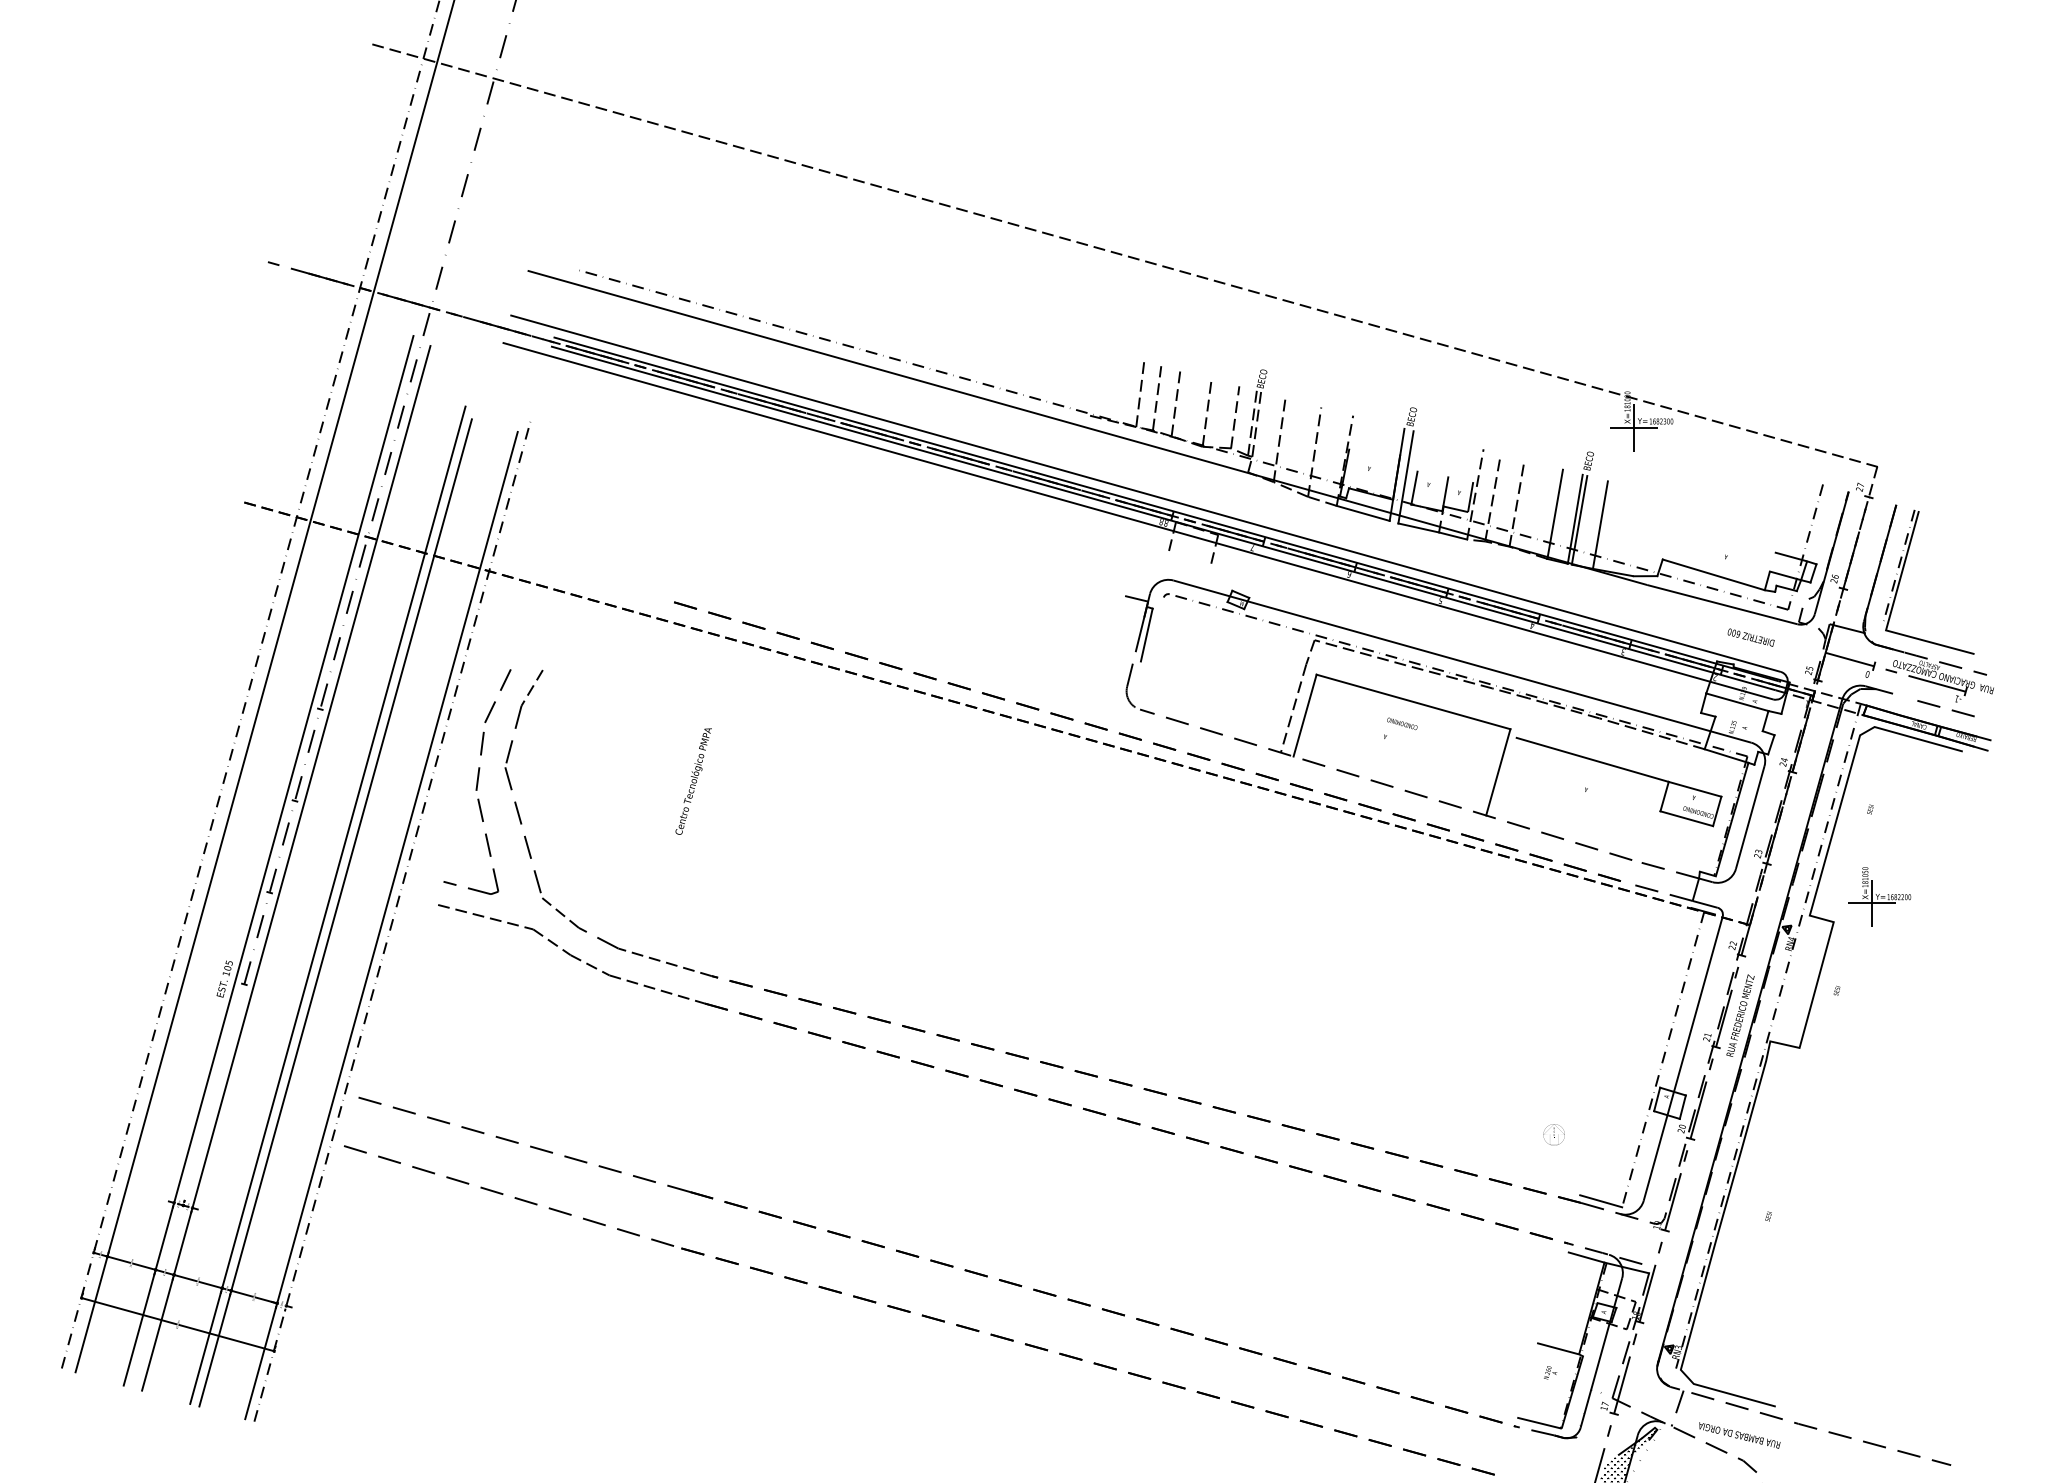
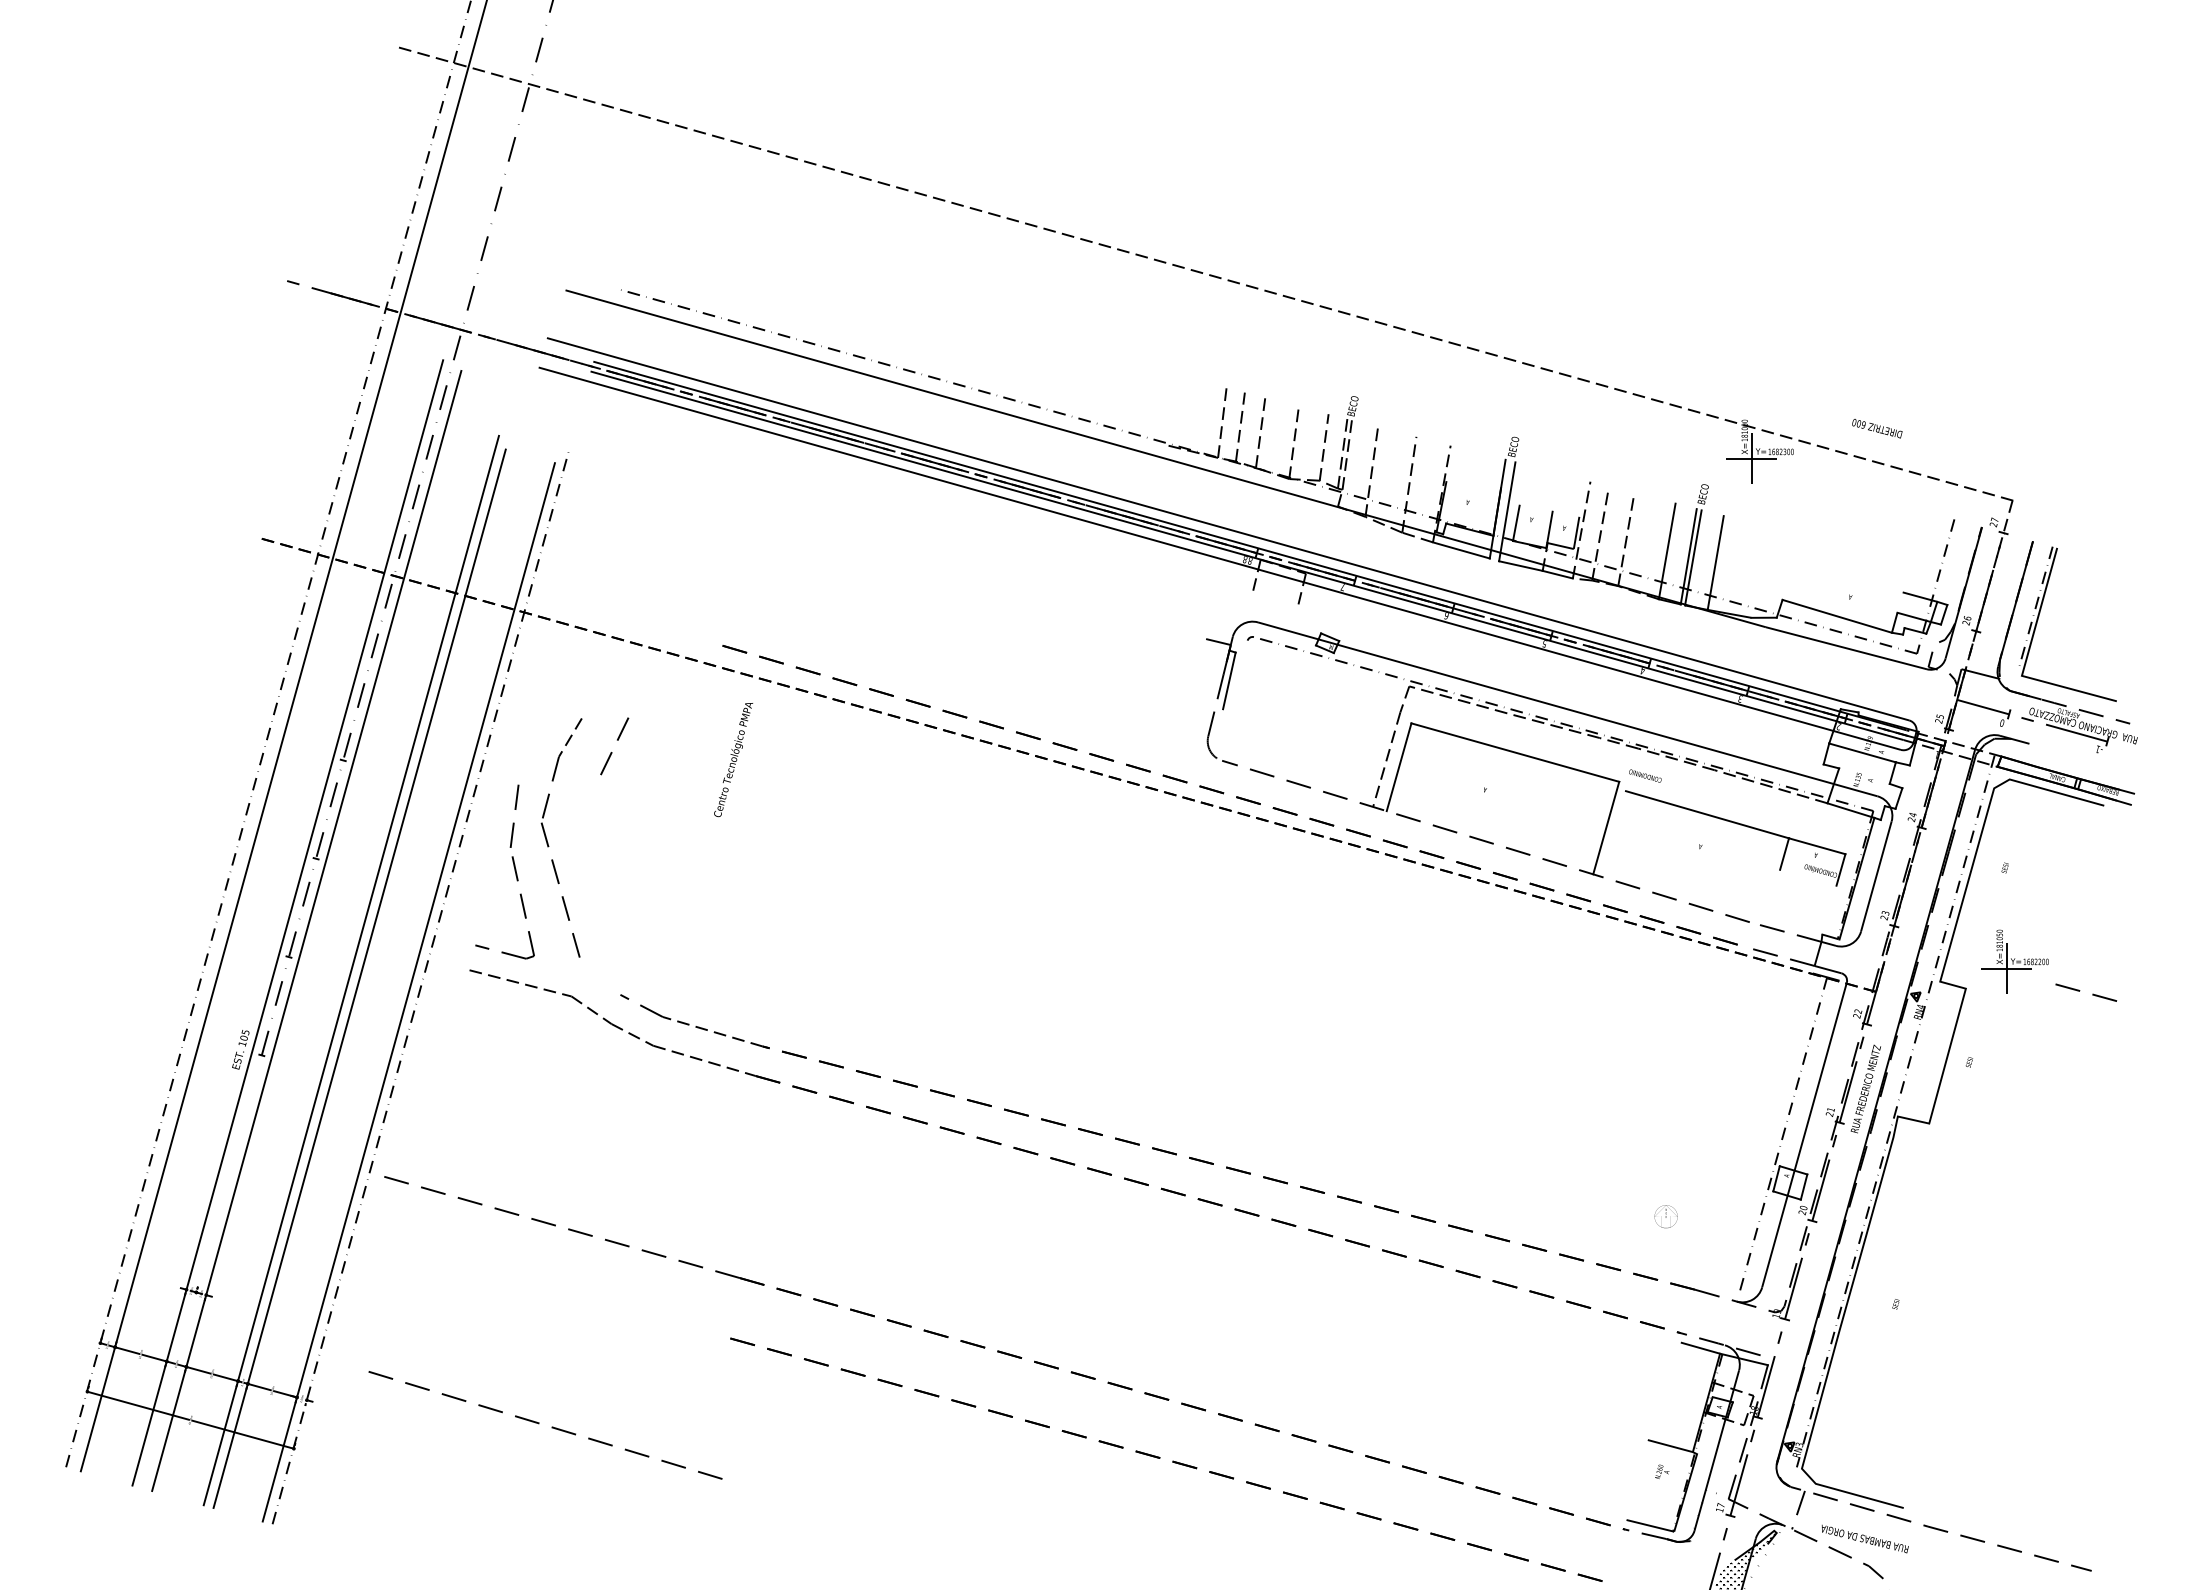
text: (1751, 637) -> (1877, 428), moved
line: (495, 701) -> (612, 752), moved
line: (1951, 709) -> (2092, 993), moved
text: (1402, 723) -> (1645, 775), moved
text: (693, 782) -> (733, 760), moved
line: (1686, 818) -> (1808, 877), removed
line: (560, 912) -> (600, 978), removed
line: (503, 1194) -> (539, 1423), moved
line: (1601, 1200) -> (1716, 1287), removed

